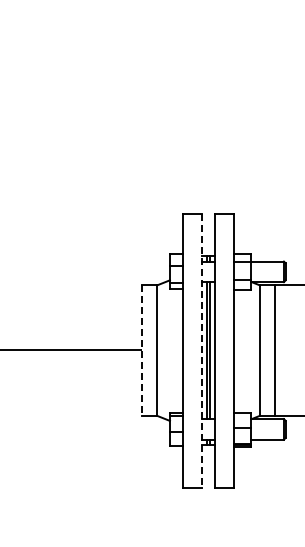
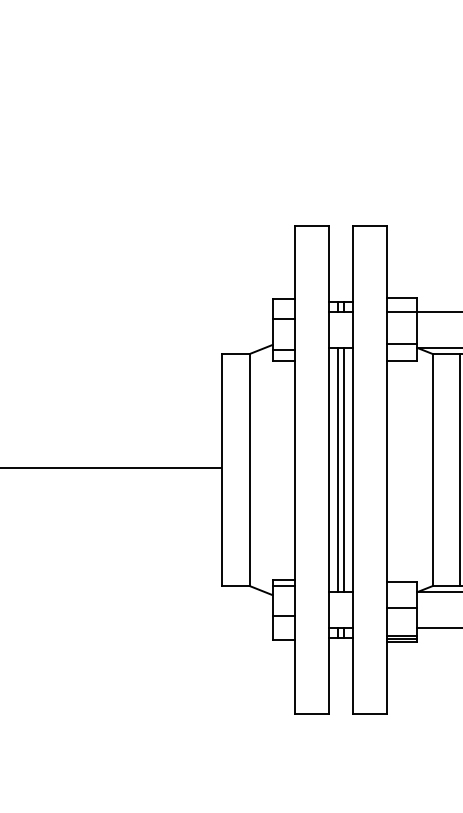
line: (141, 351) -> (221, 471), dashed -> solid
line: (201, 351) -> (328, 471), dashed -> solid

